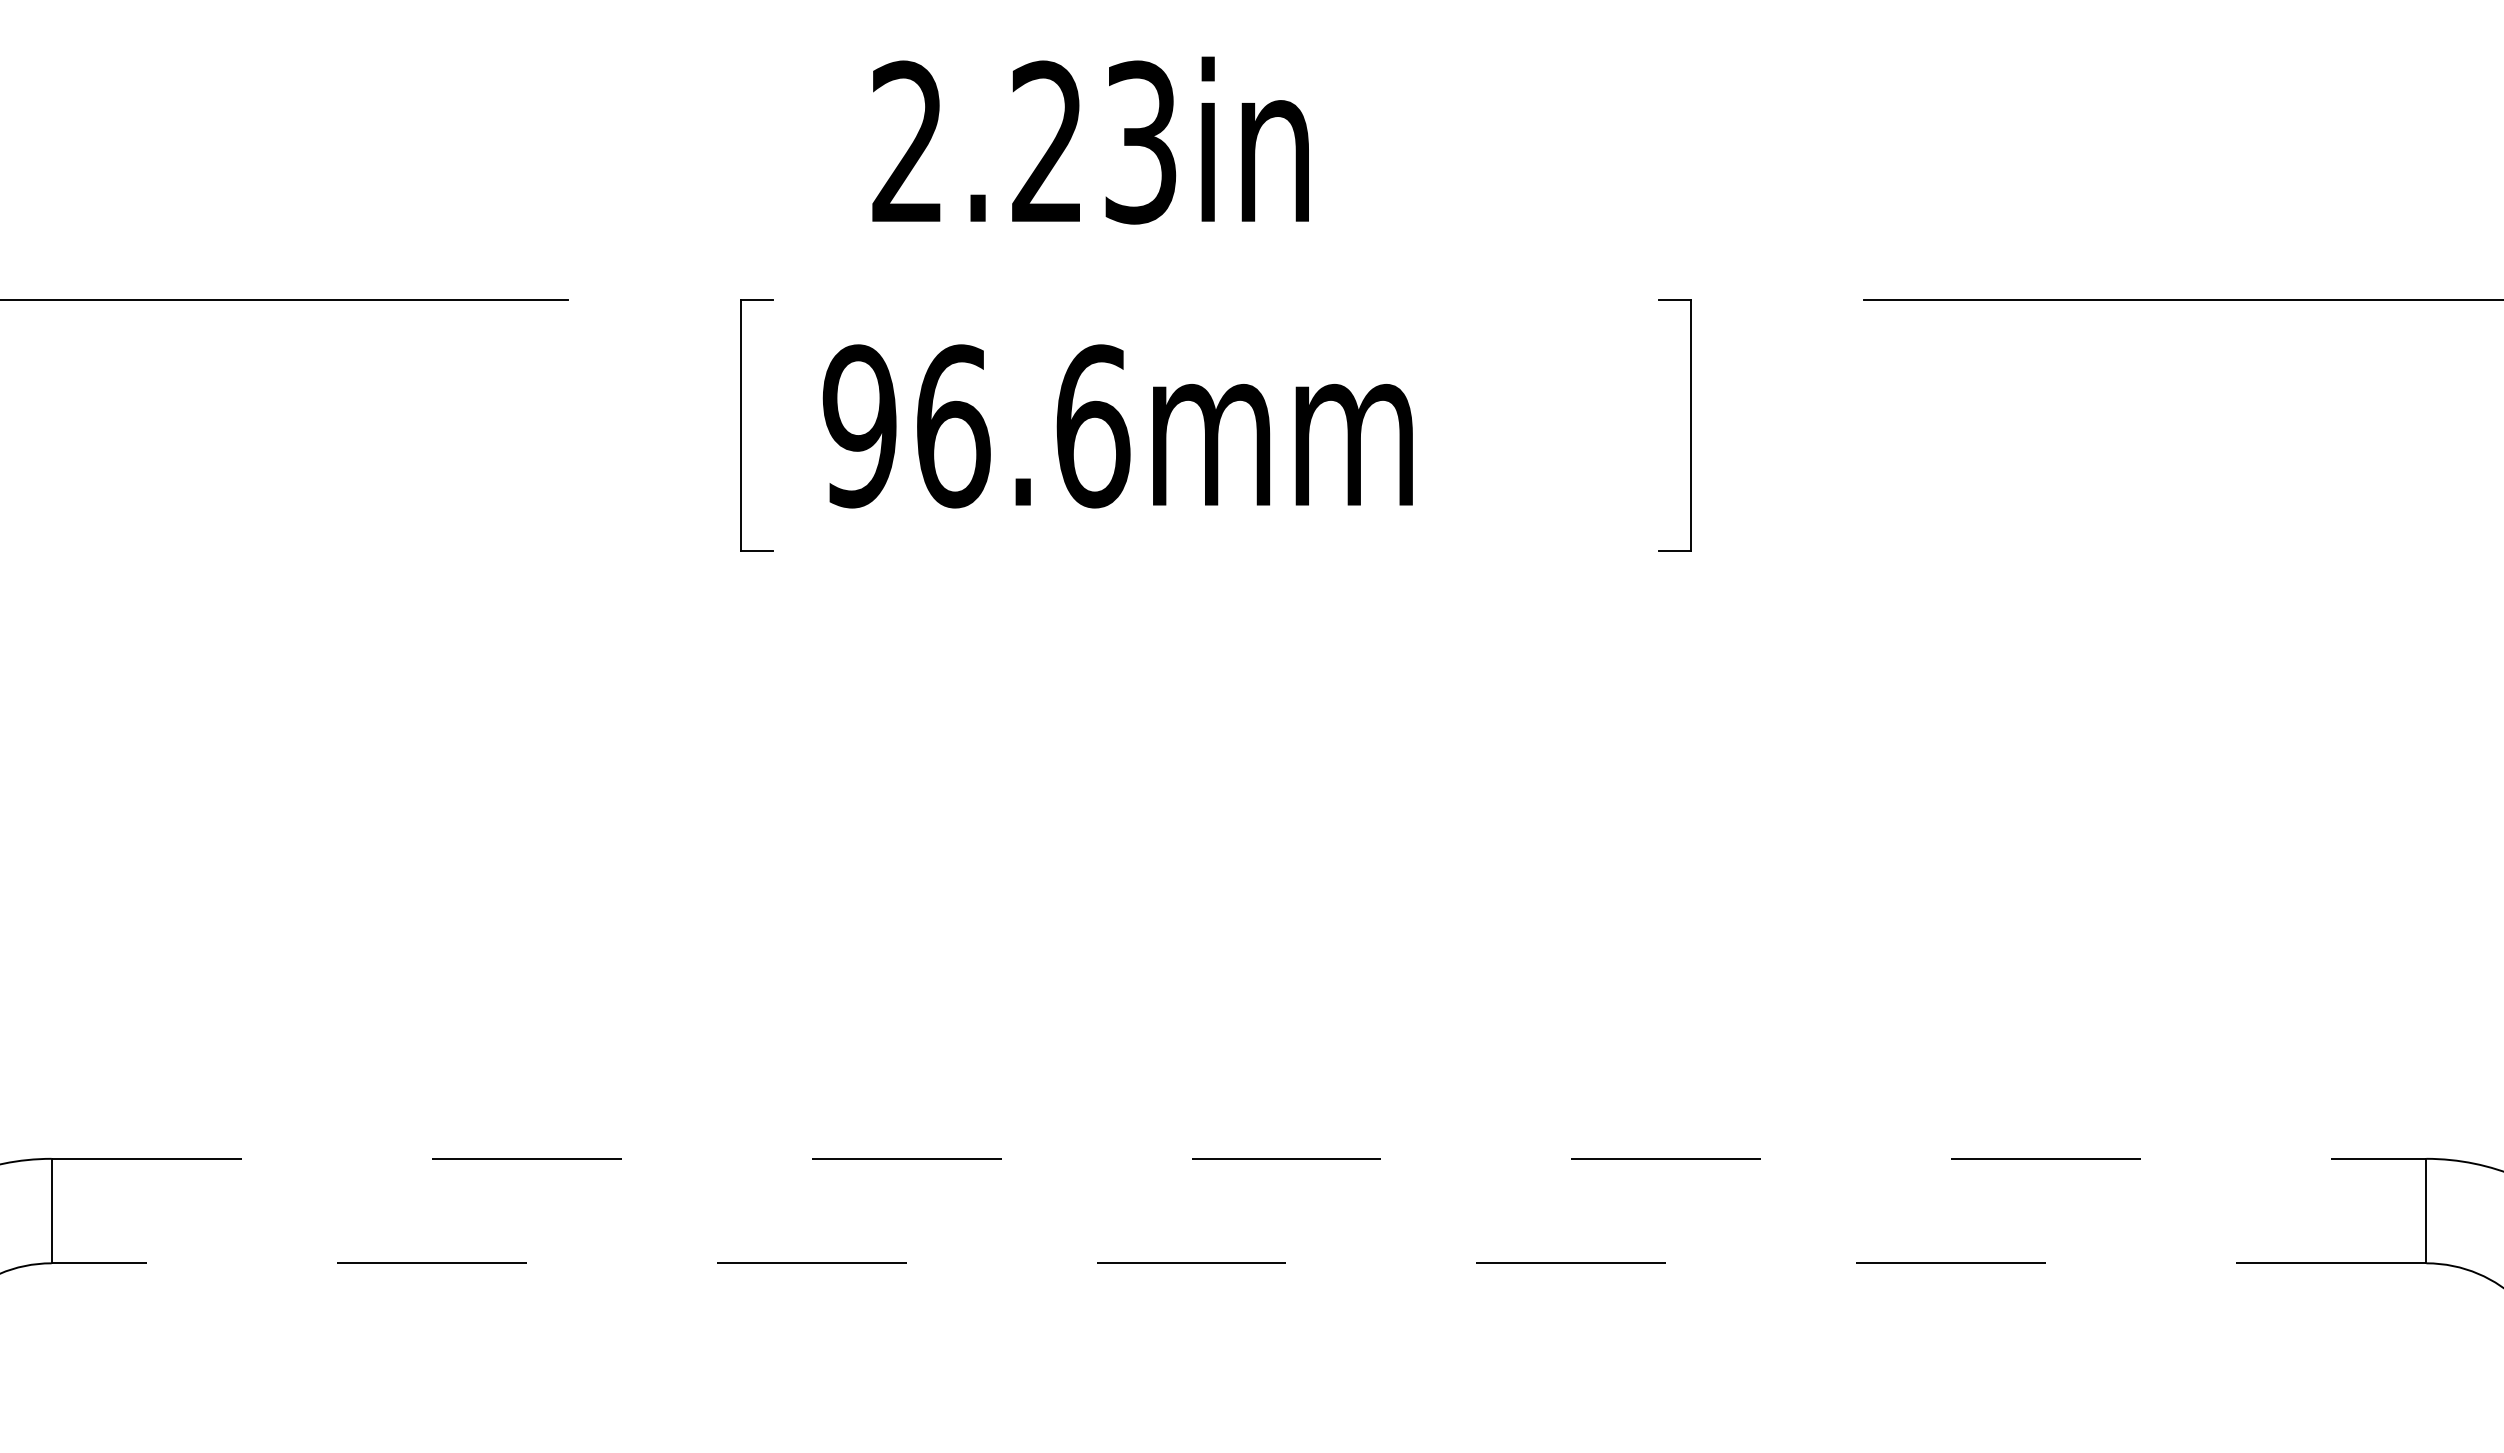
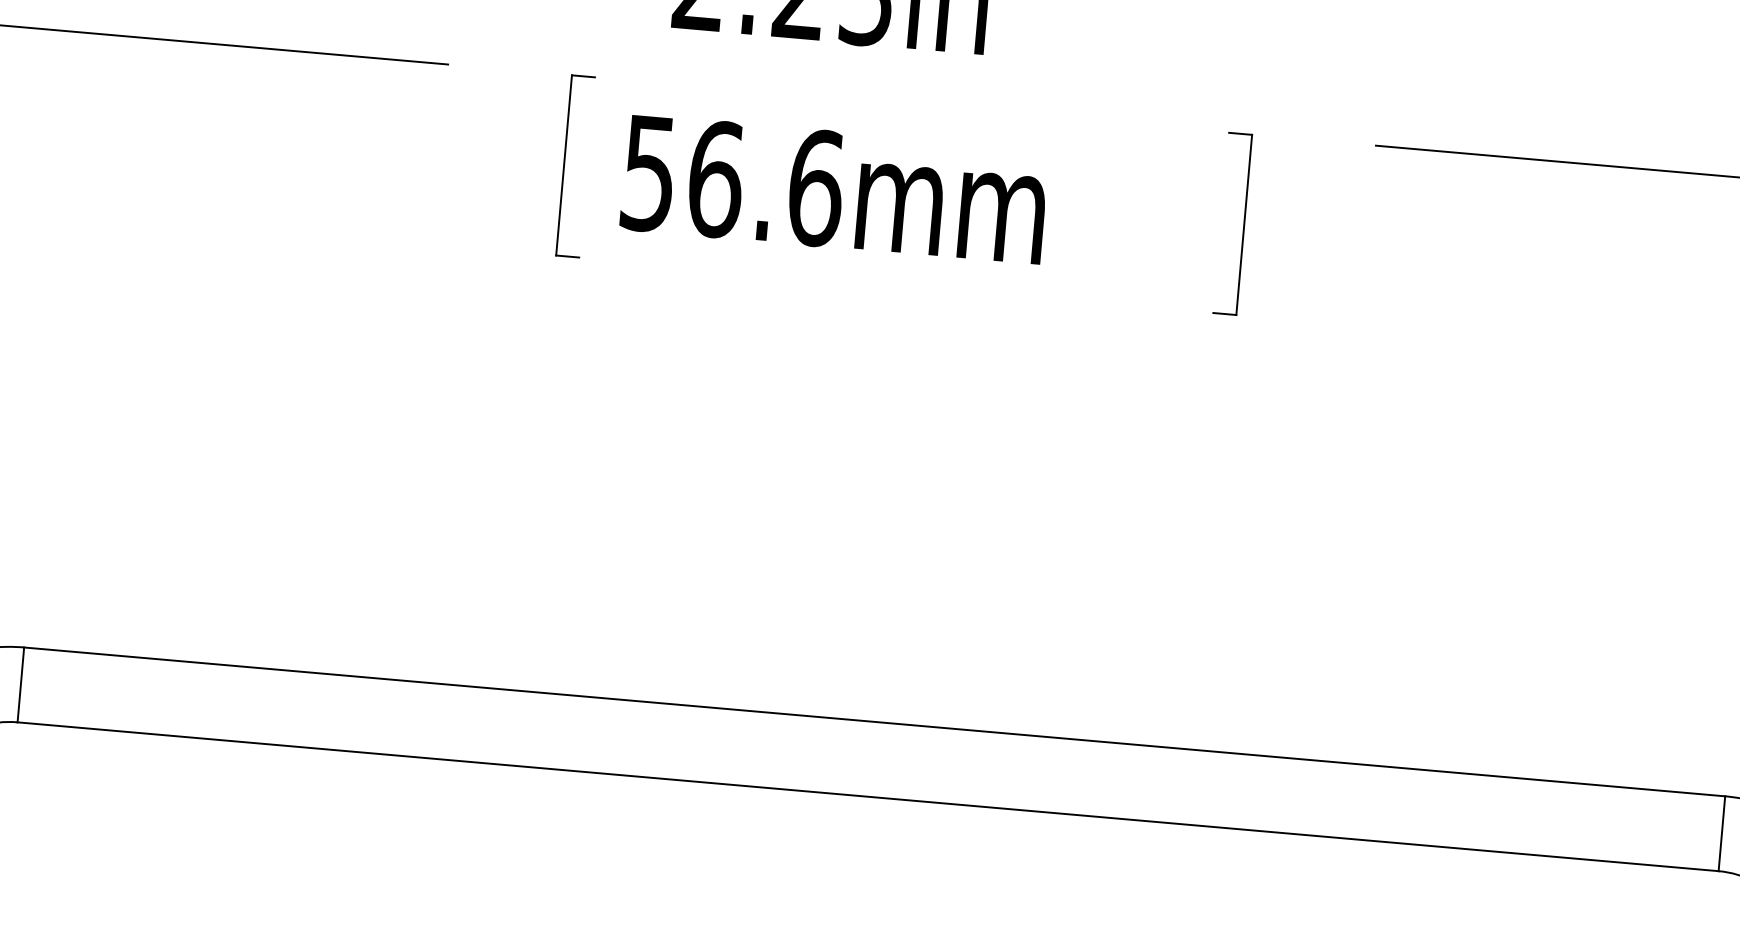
text: (859, 426) -> (648, 173), 96.6mm -> 56.6mm
line: (1239, 1158) -> (875, 721), dashed -> solid
line: (1238, 1263) -> (867, 796), dashed -> solid

